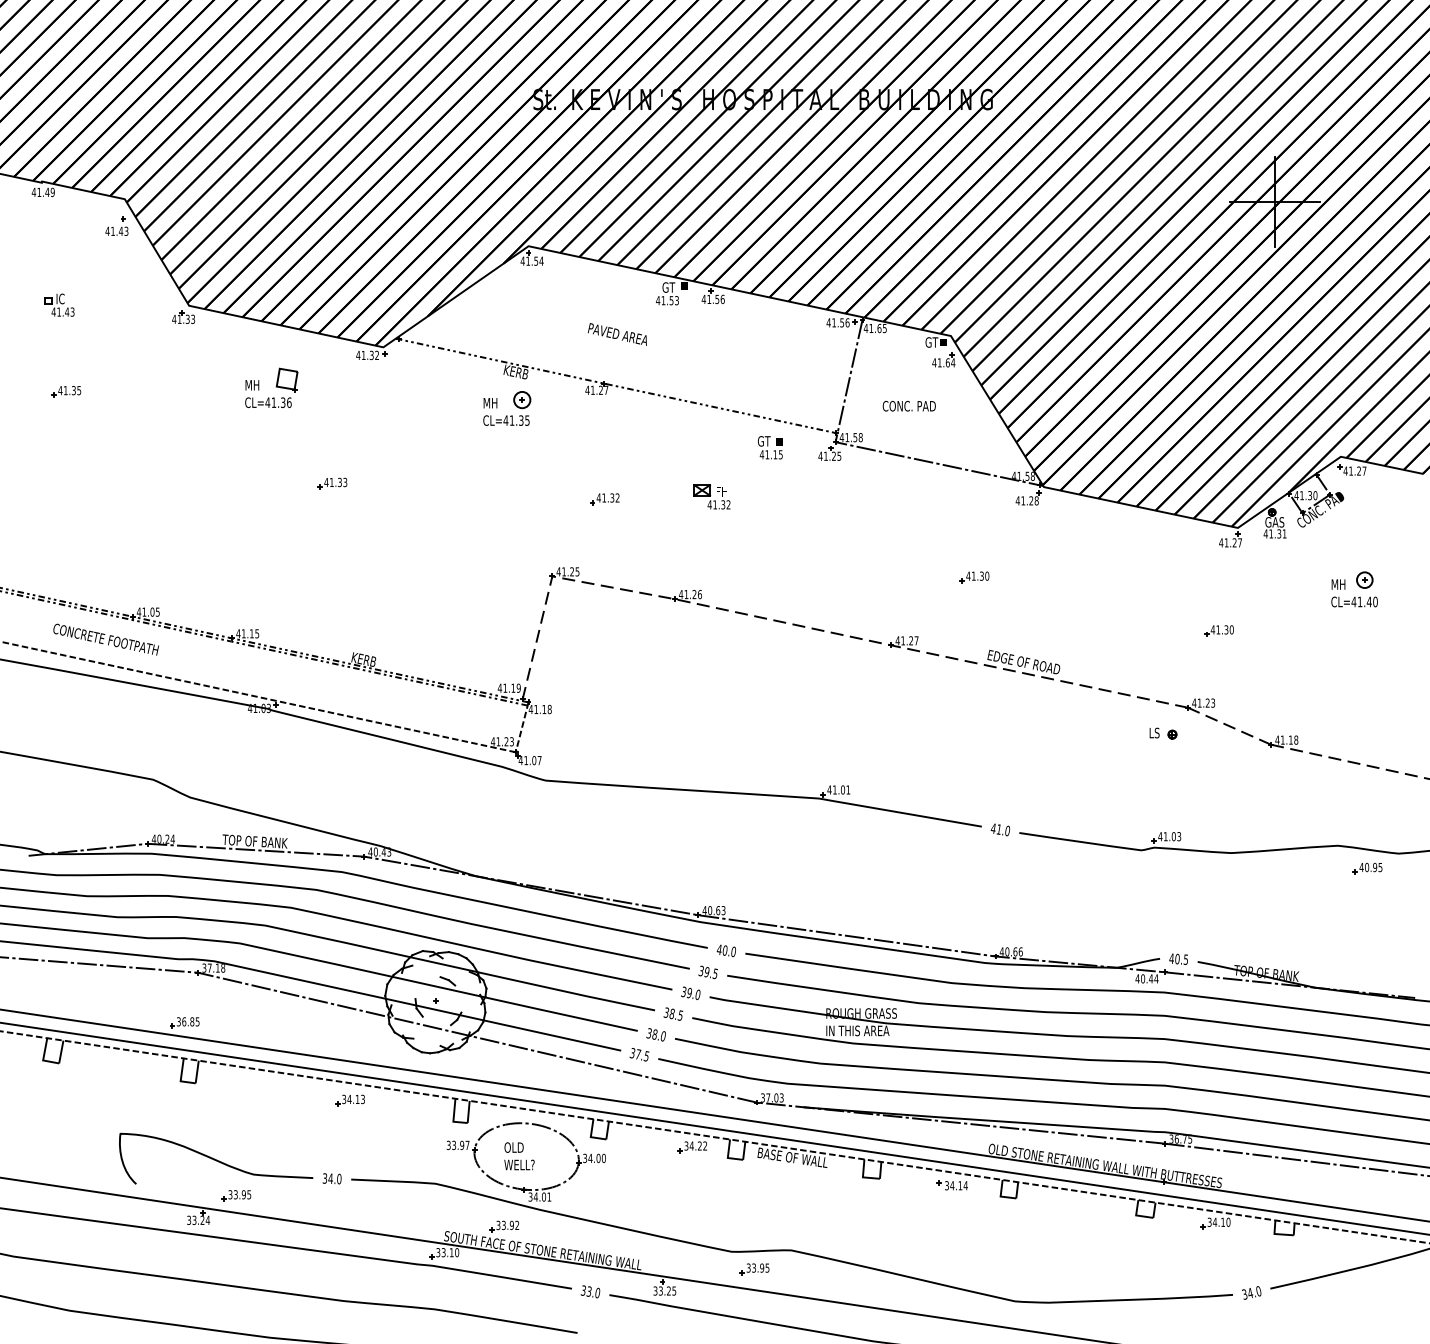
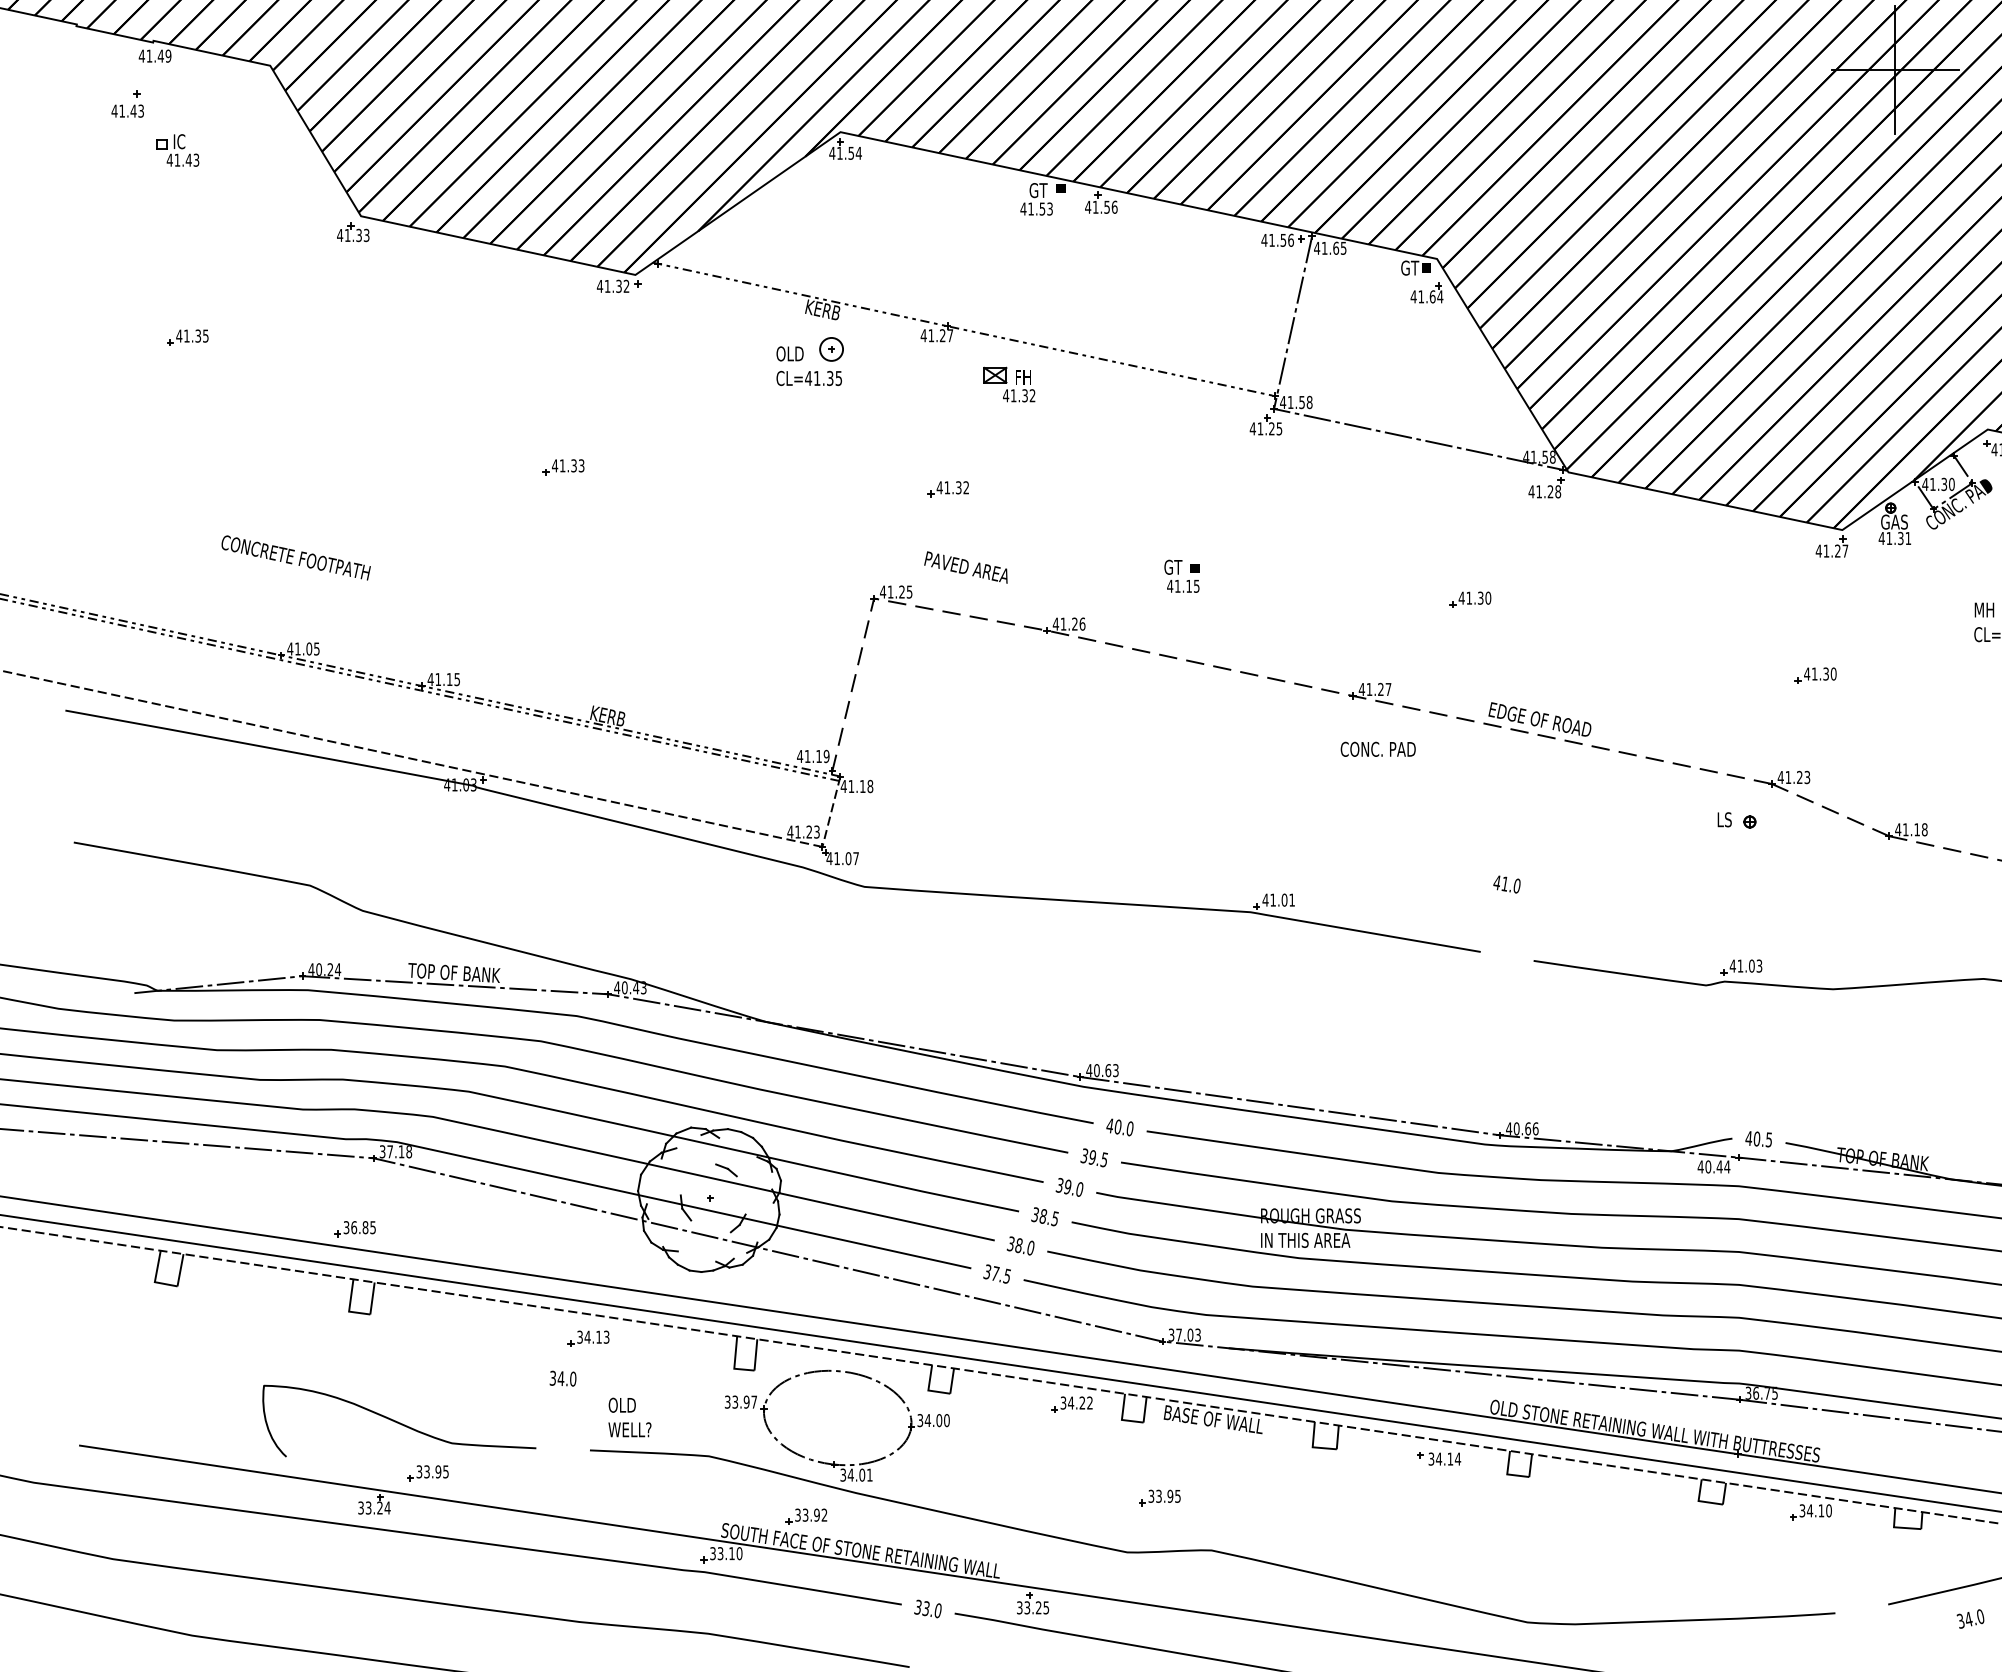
part: (116, 225) -> (127, 102), moved
part: (59, 304) -> (177, 149), moved
text: (616, 334) -> (964, 567), moved
part: (271, 387) -> (477, 331), removed
text: (492, 402) -> (789, 352), MH -> OLD
text: (908, 405) -> (1377, 748), moved
part: (770, 447) -> (1182, 576), moved
part: (711, 496) -> (1008, 383), moved
text: (105, 639) -> (295, 557), moved
text: (999, 829) -> (1505, 883), moved
text: (519, 1156) -> (629, 1417), moved
text: (331, 1178) -> (562, 1378), moved
part: (754, 1269) -> (1159, 1498), moved
text: (1251, 1292) -> (1970, 1618), moved

